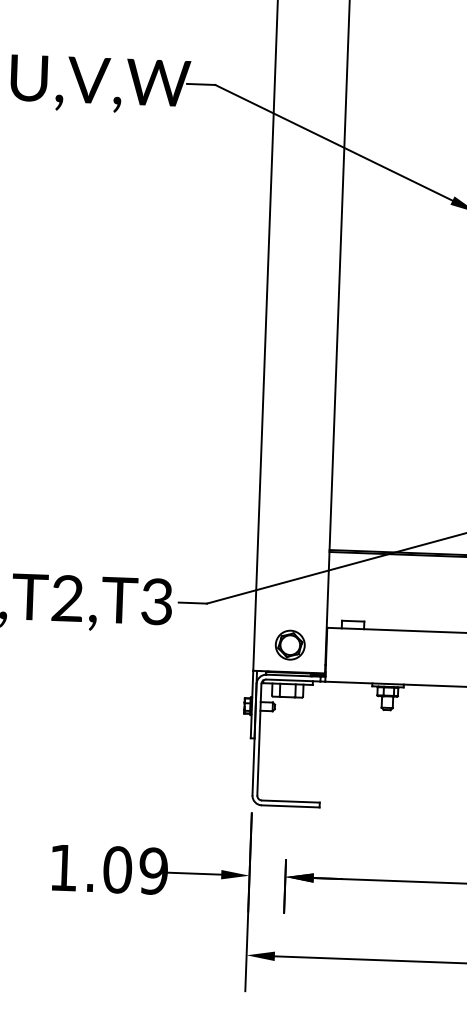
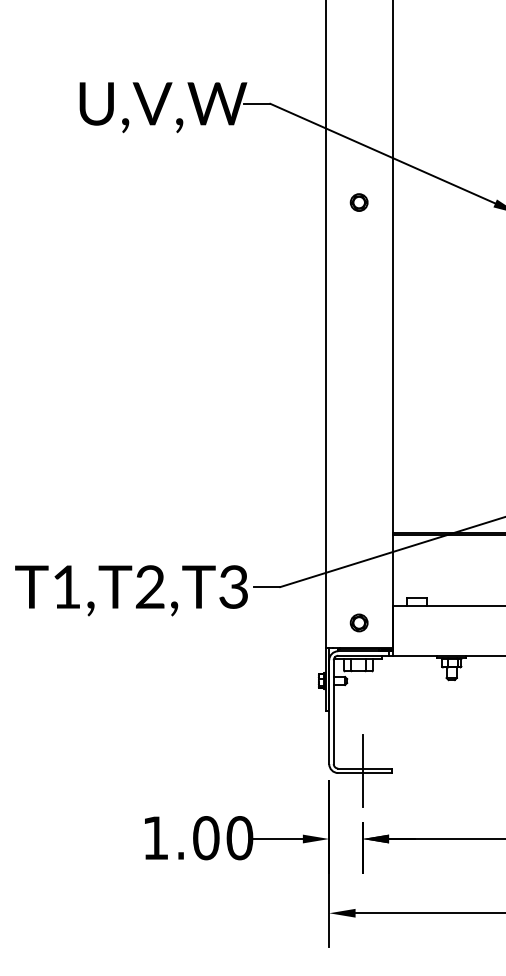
part: (305, 194) -> (358, 202), added
part: (289, 644) -> (358, 622), size x0.62
line: (287, 803) -> (362, 770), added
text: (153, 871) -> (239, 838), 1.09 -> 1.00

